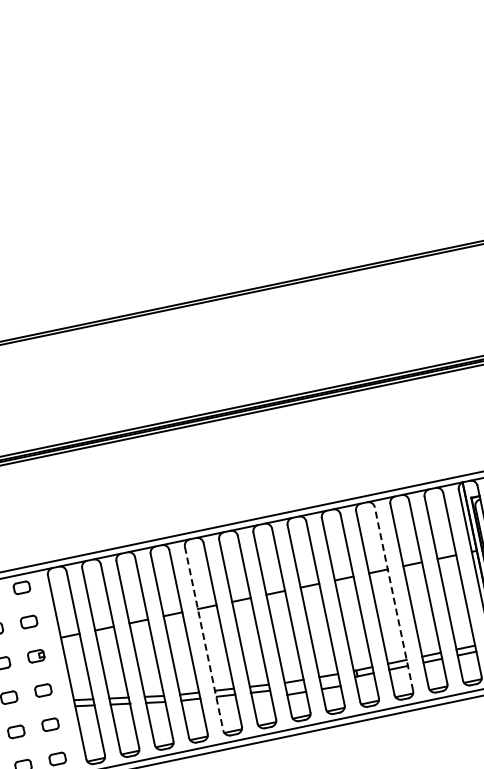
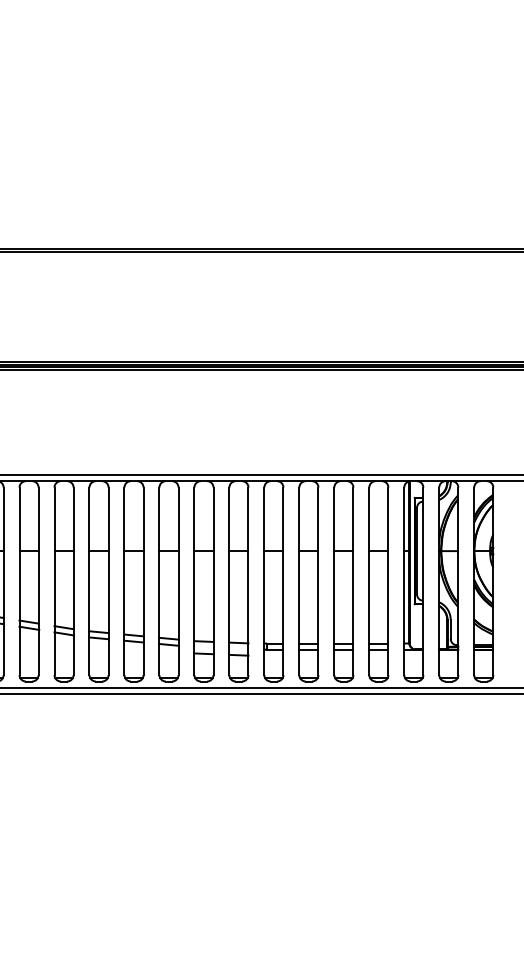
line: (394, 599) -> (318, 581), dashed -> solid
line: (204, 638) -> (124, 581), dashed -> solid

